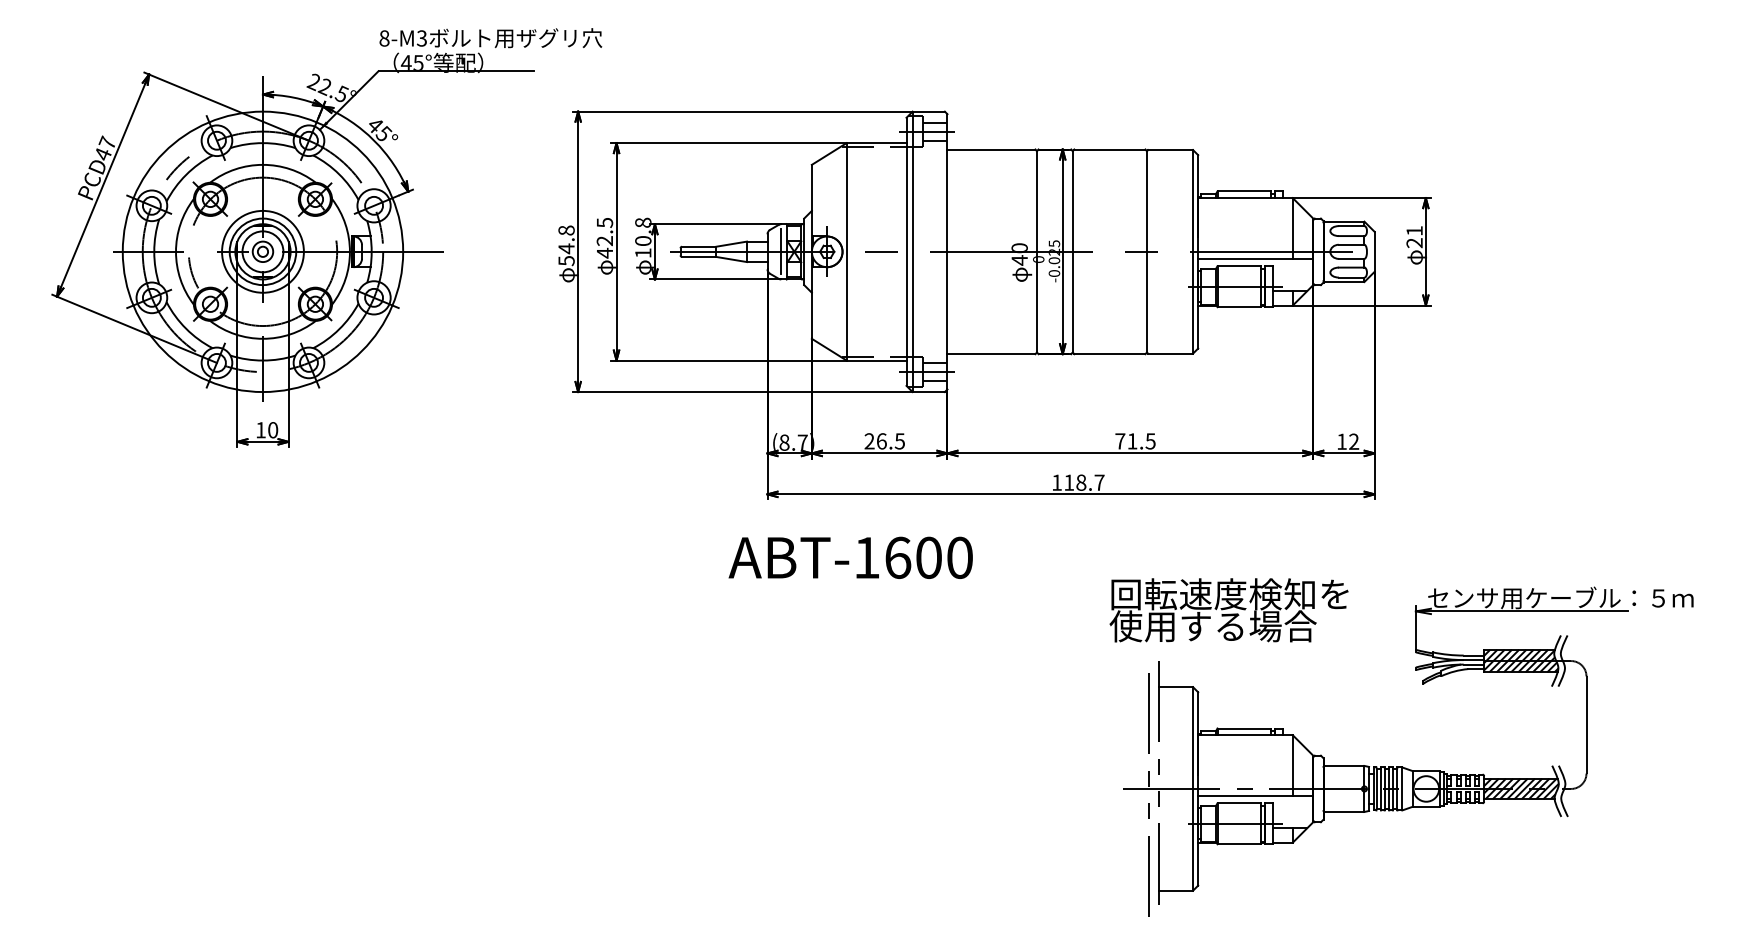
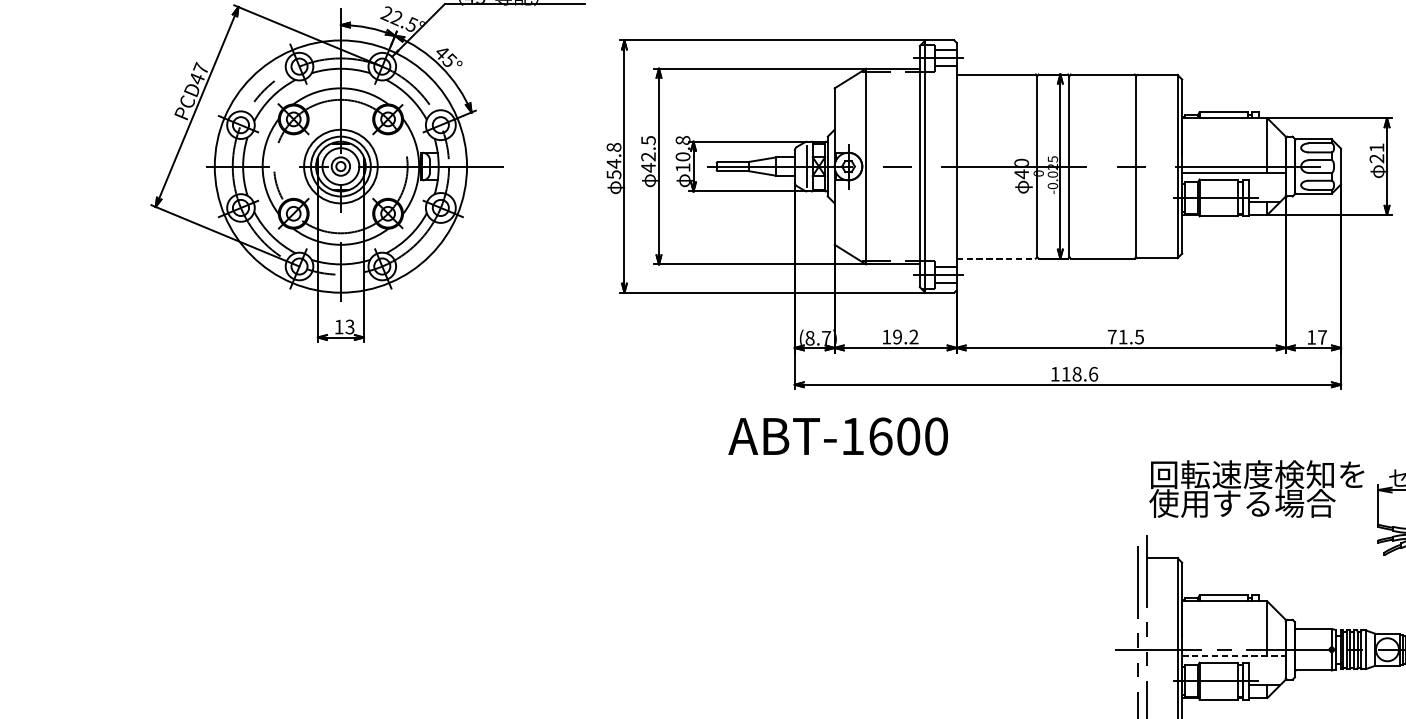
line: (991, 354) -> (996, 258), solid -> dashed
text: (273, 430) -> (350, 327), 10 -> 13
text: (884, 441) -> (900, 337), 26.5 -> 19.2
text: (1354, 441) -> (1322, 337), 12 -> 17
text: (1099, 482) -> (1093, 374), 118.7 -> 118.6
text: (850, 557) -> (837, 436), moved
text: (1228, 610) -> (1256, 489), moved
line: (1255, 796) -> (1233, 656), solid -> dashed

